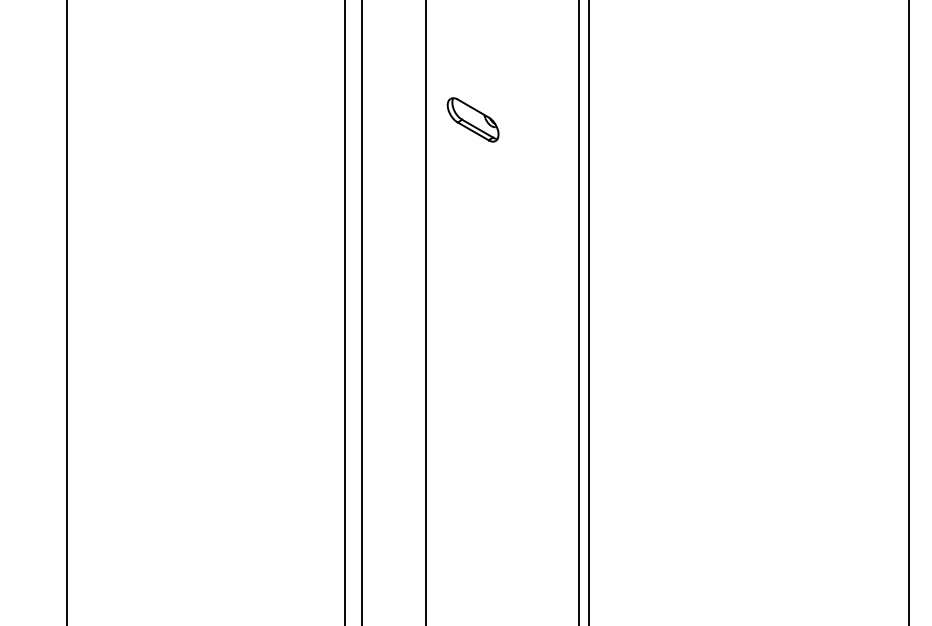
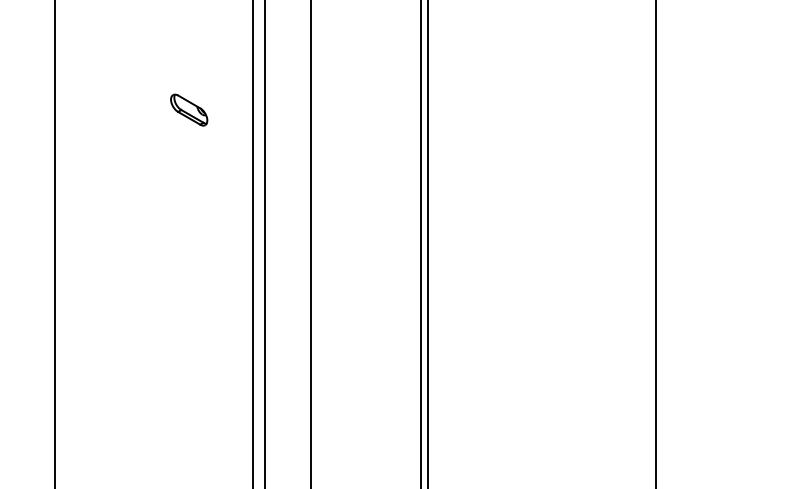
part: (473, 119) -> (189, 109), moved

